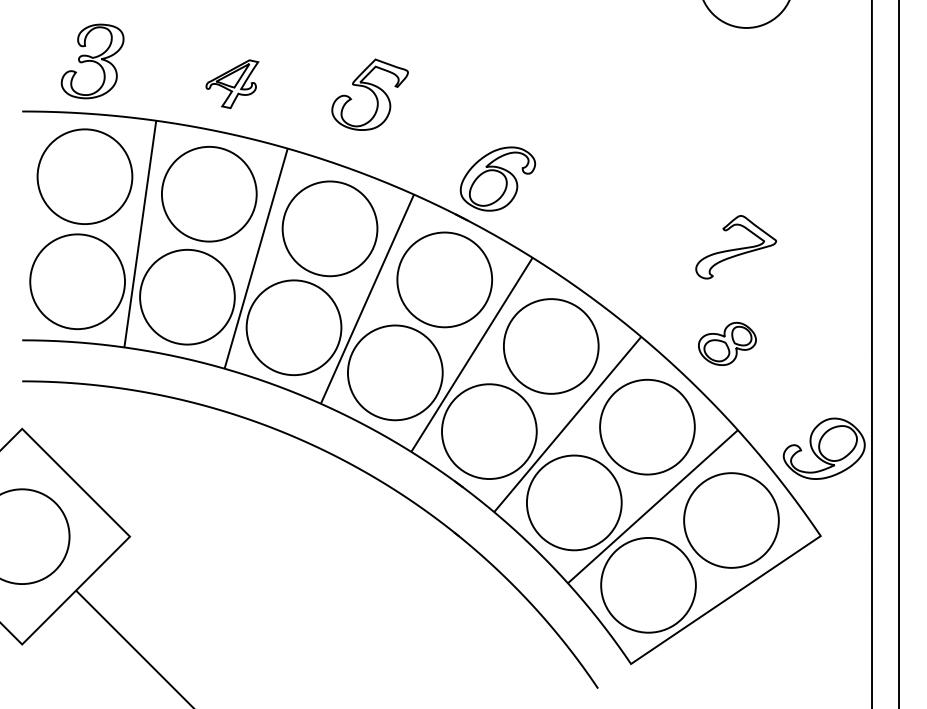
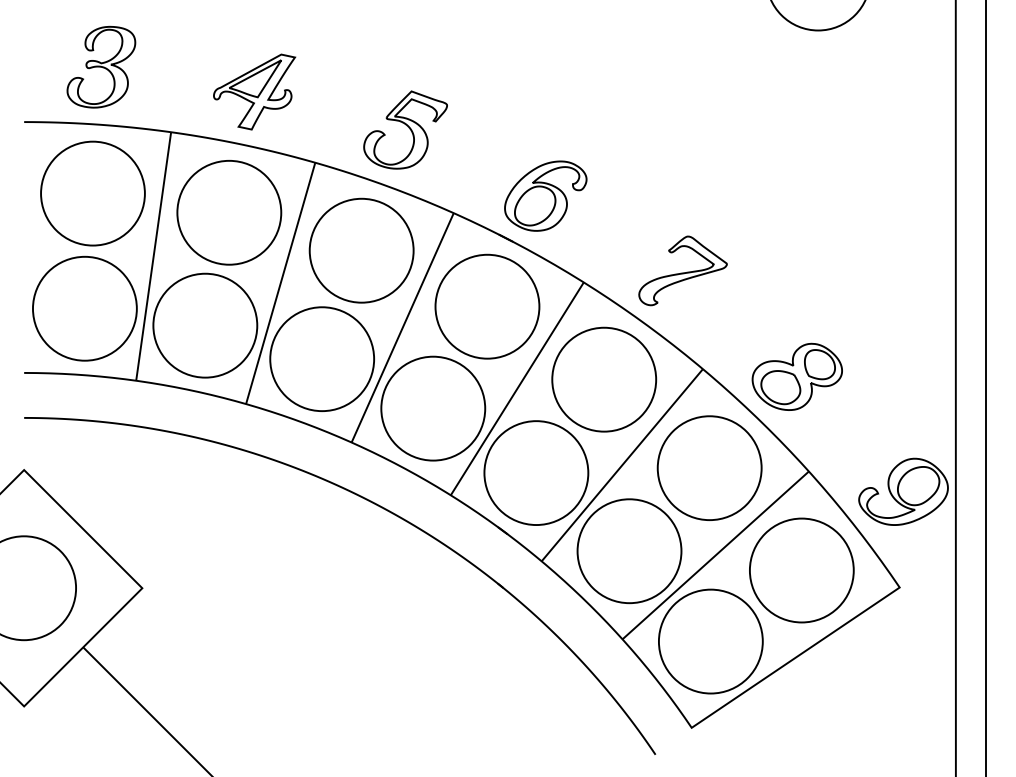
part: (232, 84) -> (254, 92), size x1.43
part: (369, 94) -> (404, 129), moved
part: (735, 247) -> (682, 271), moved
part: (727, 343) -> (797, 376), size x1.43

